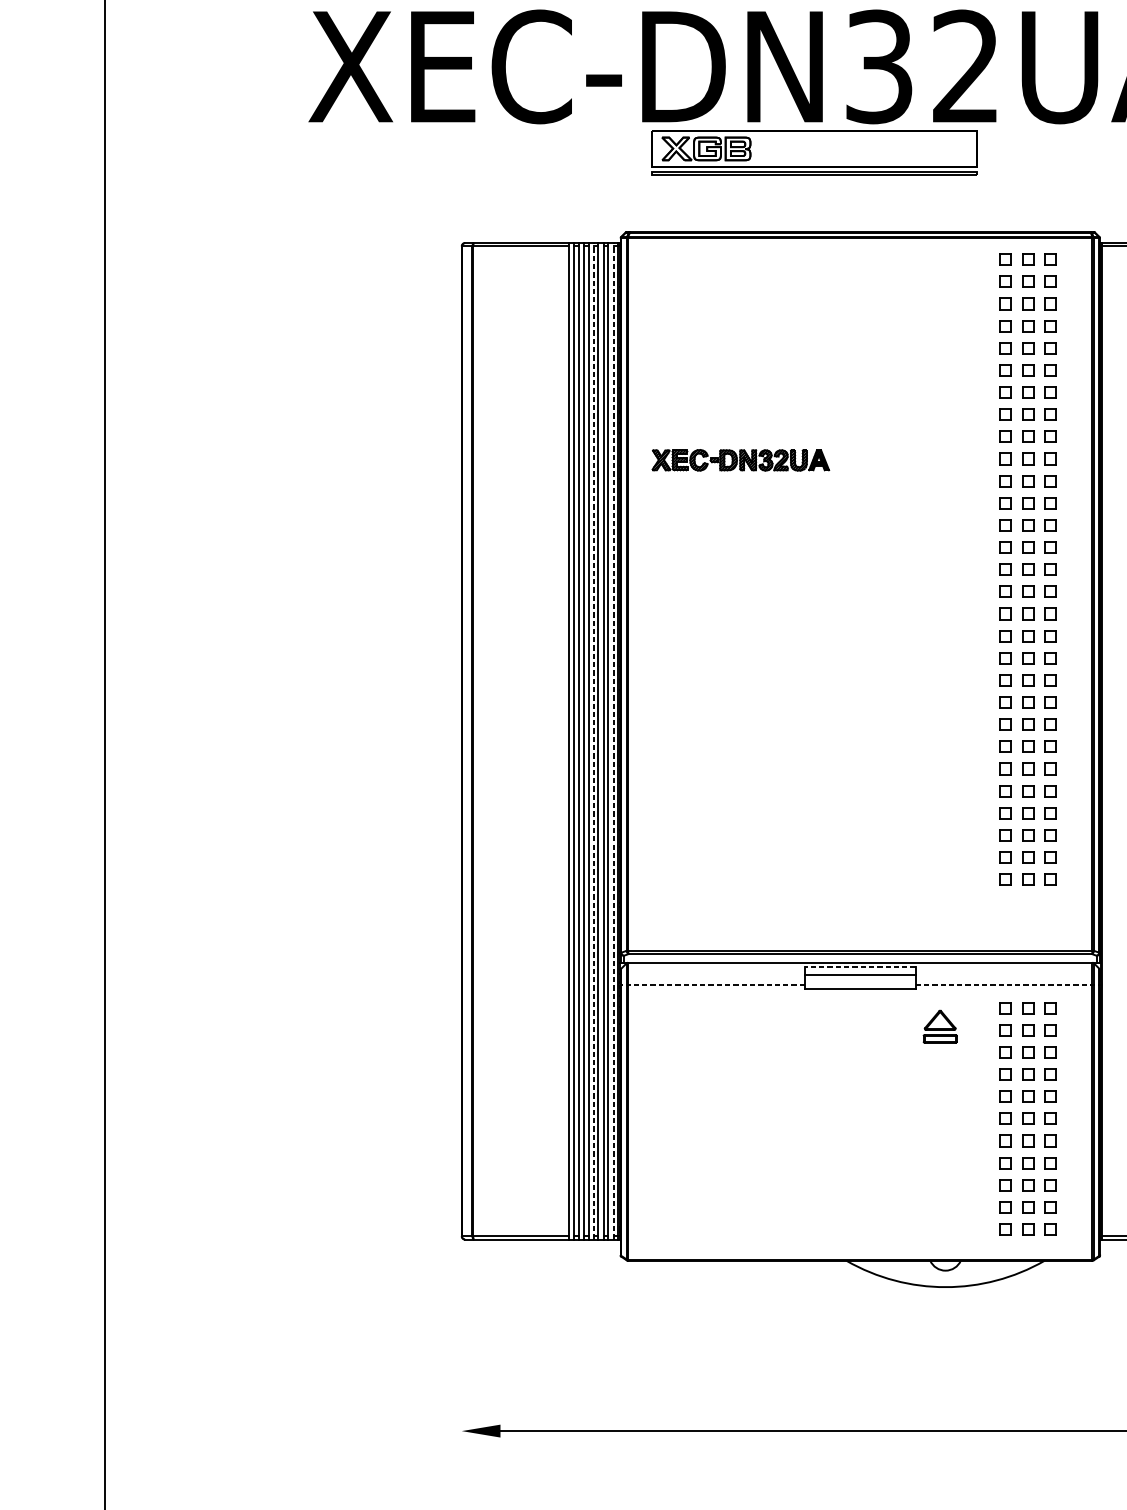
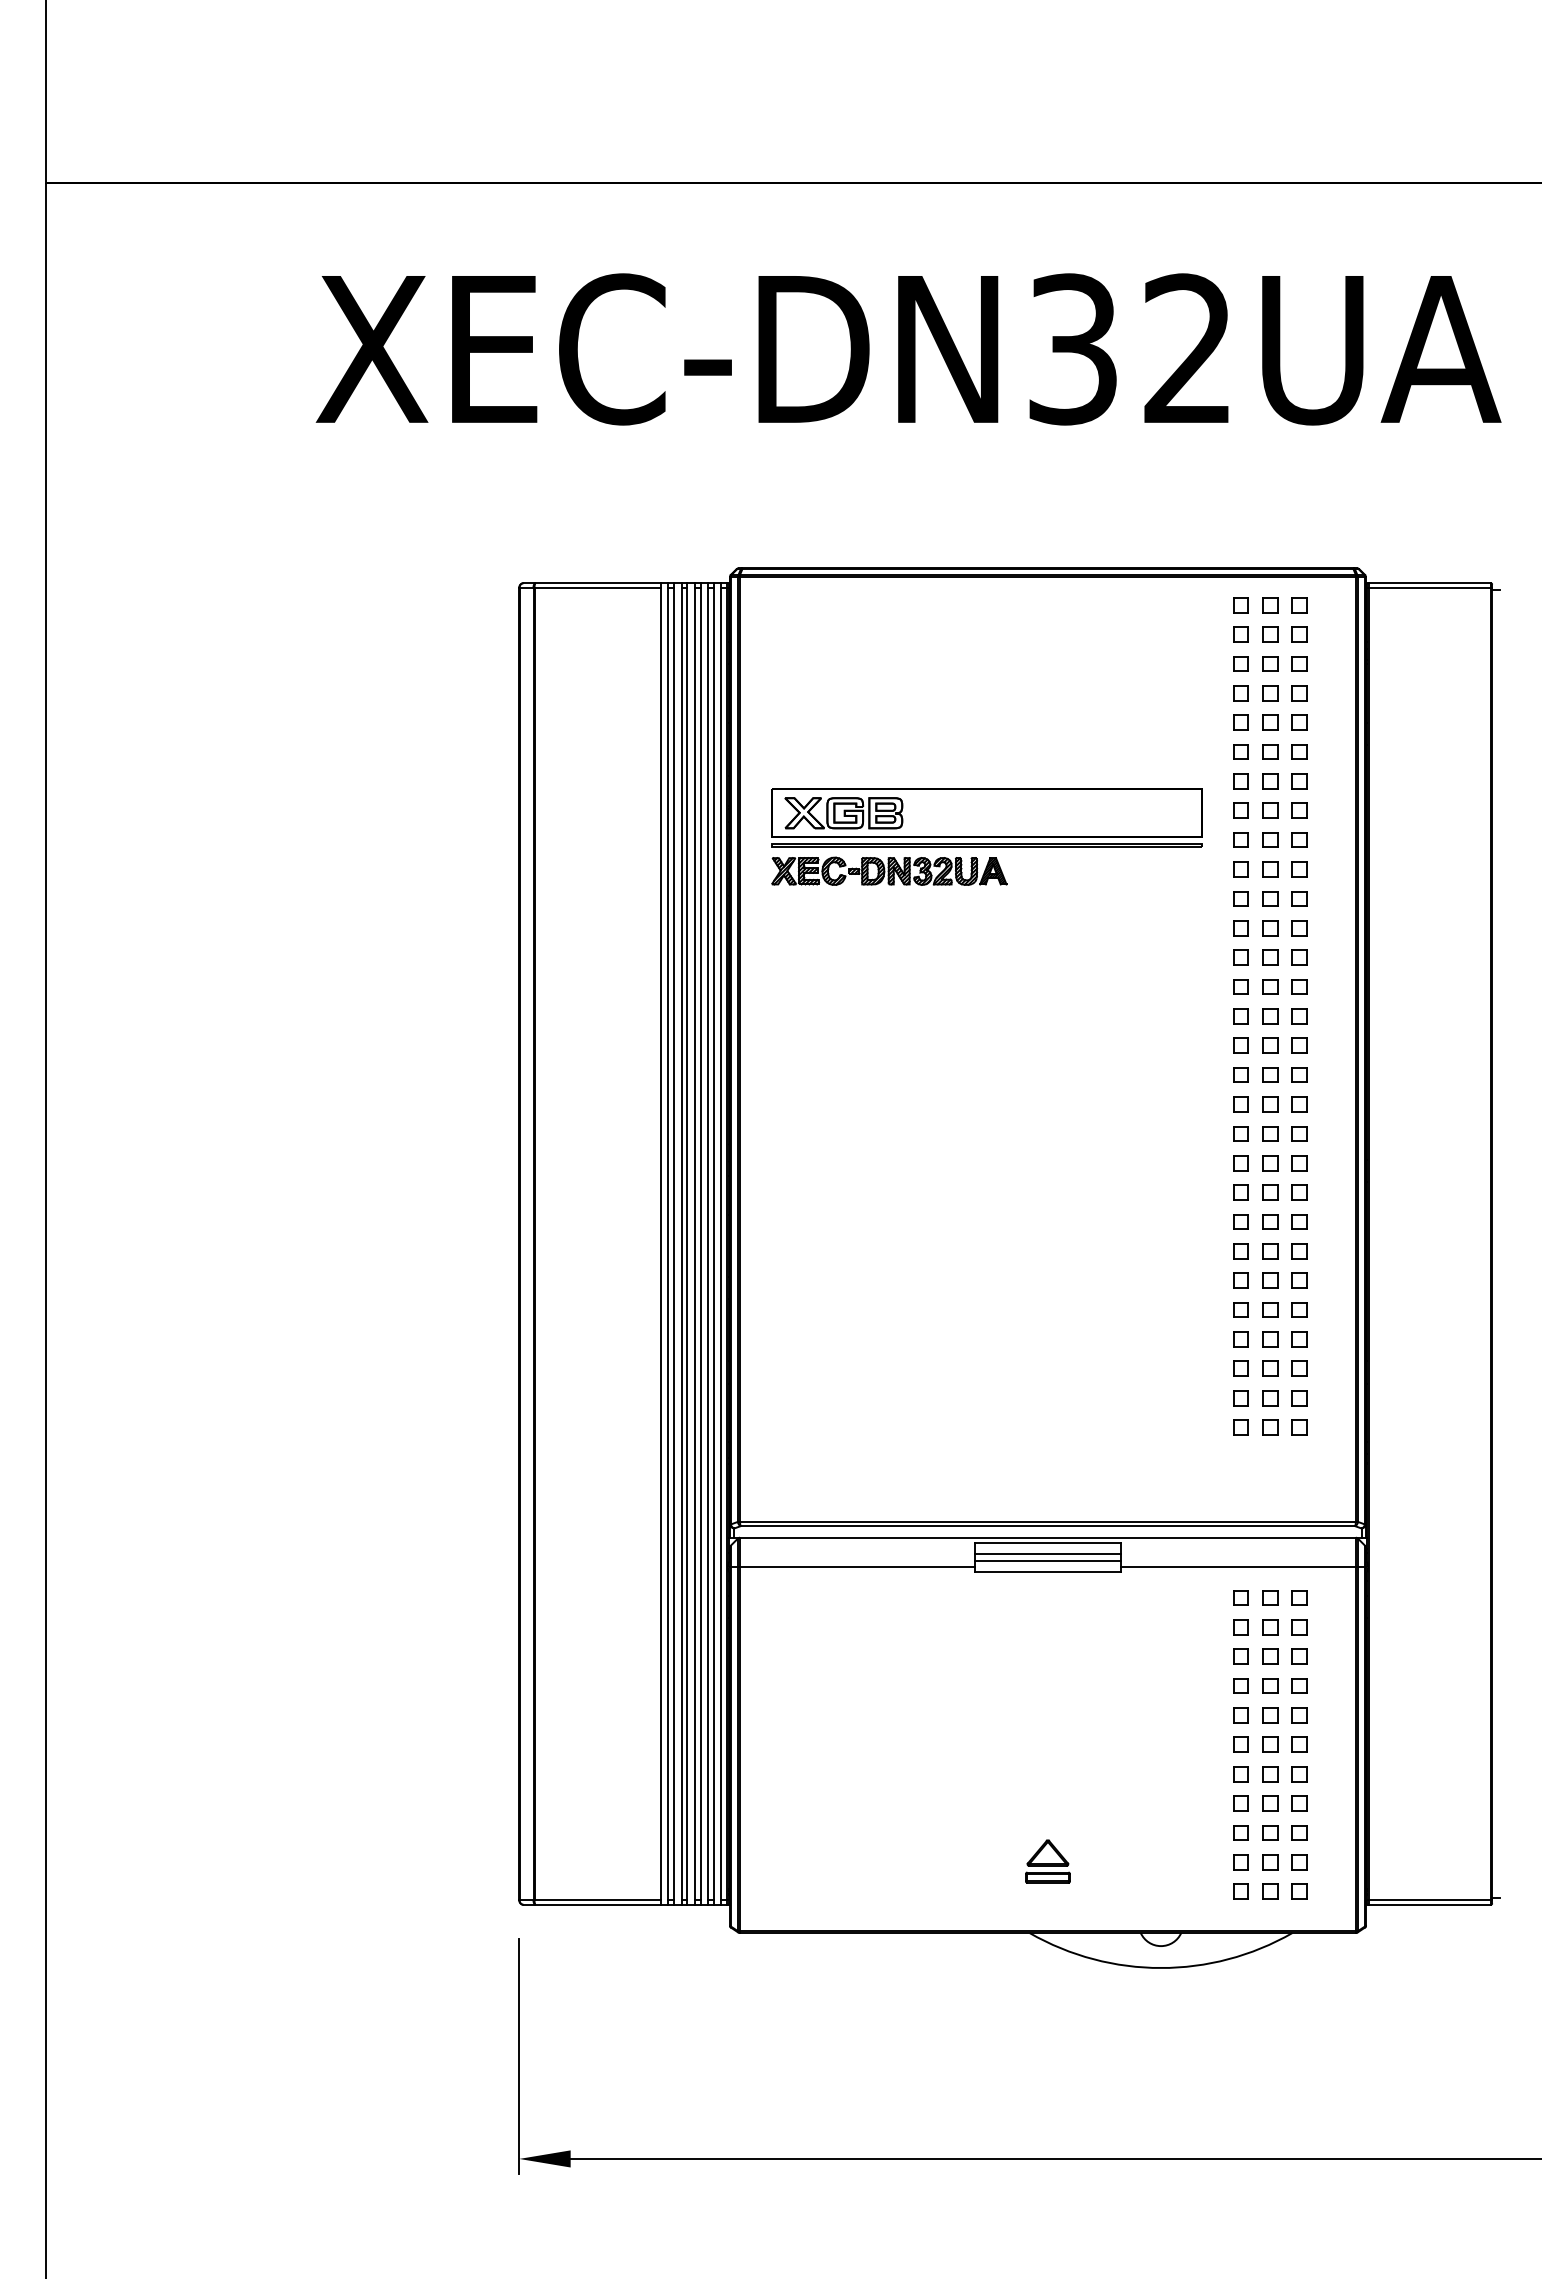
part: (813, 152) -> (986, 817), moved
line: (593, 741) -> (694, 1244), dashed -> solid
line: (614, 741) -> (721, 1244), dashed -> solid
line: (859, 967) -> (1047, 1543), dashed -> solid
line: (859, 979) -> (1047, 1560), added
line: (712, 985) -> (851, 1567), dashed -> solid
line: (1008, 985) -> (1244, 1567), dashed -> solid
part: (939, 1026) -> (1047, 1861), moved
line: (461, 1353) -> (519, 2056), added

